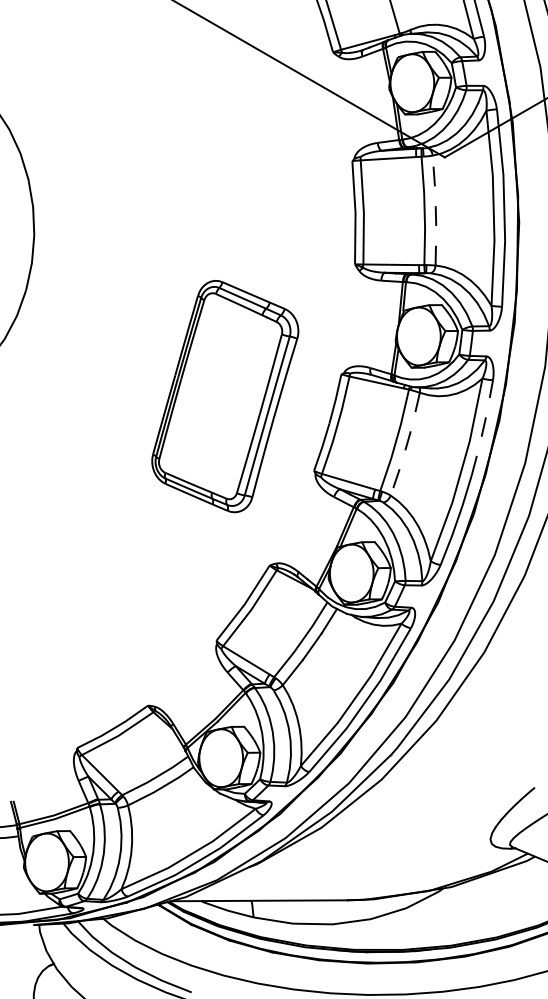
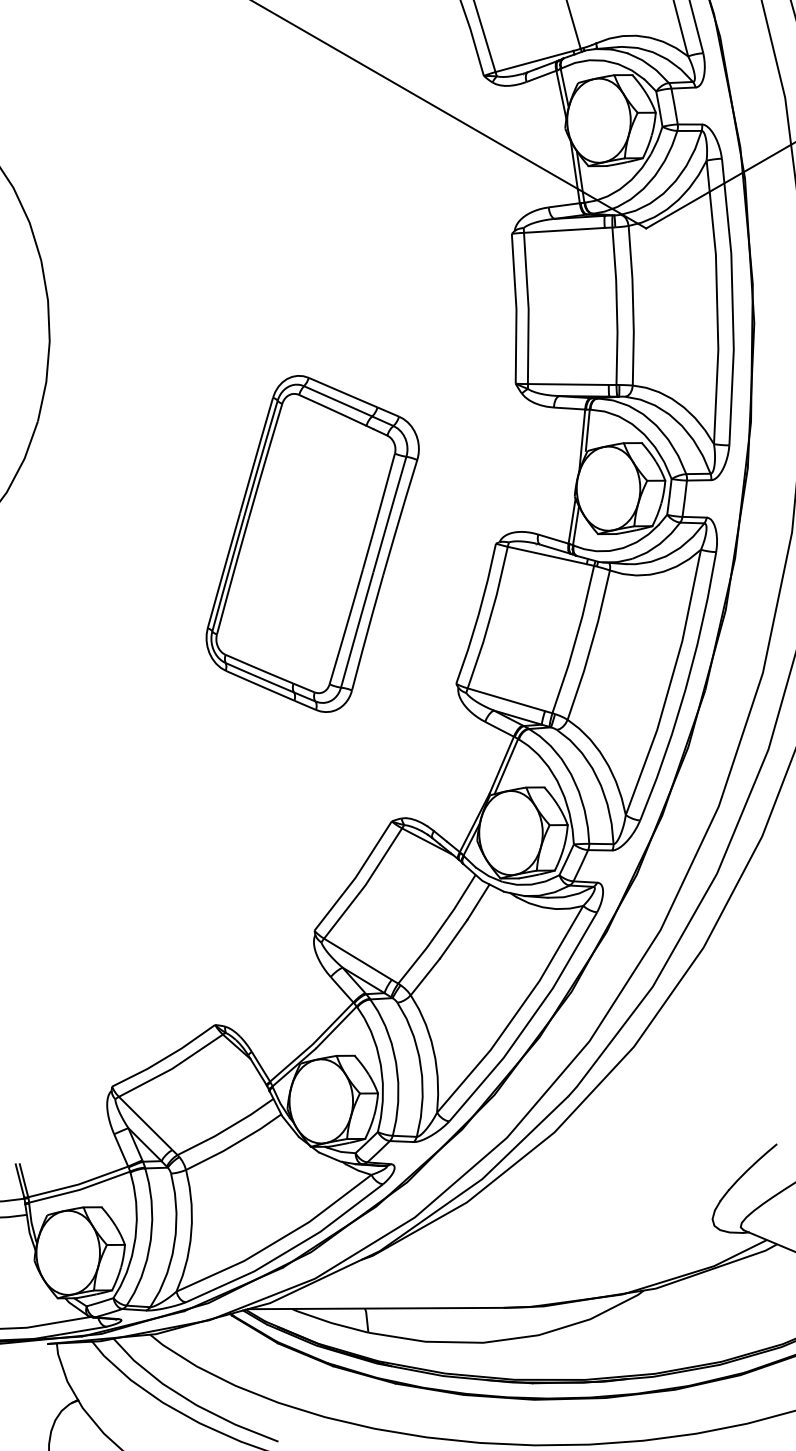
line: (435, 210) -> (632, 305), dashed -> solid
part: (225, 396) -> (313, 543), moved
line: (483, 427) -> (702, 620), dashed -> solid
line: (406, 444) -> (590, 645), dashed -> solid

